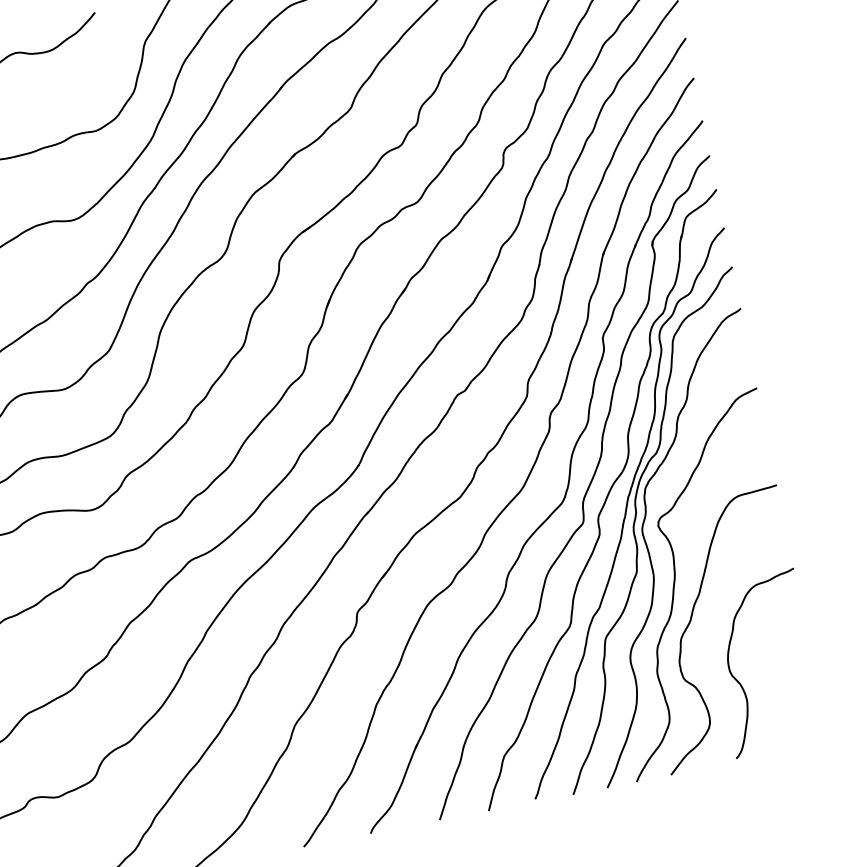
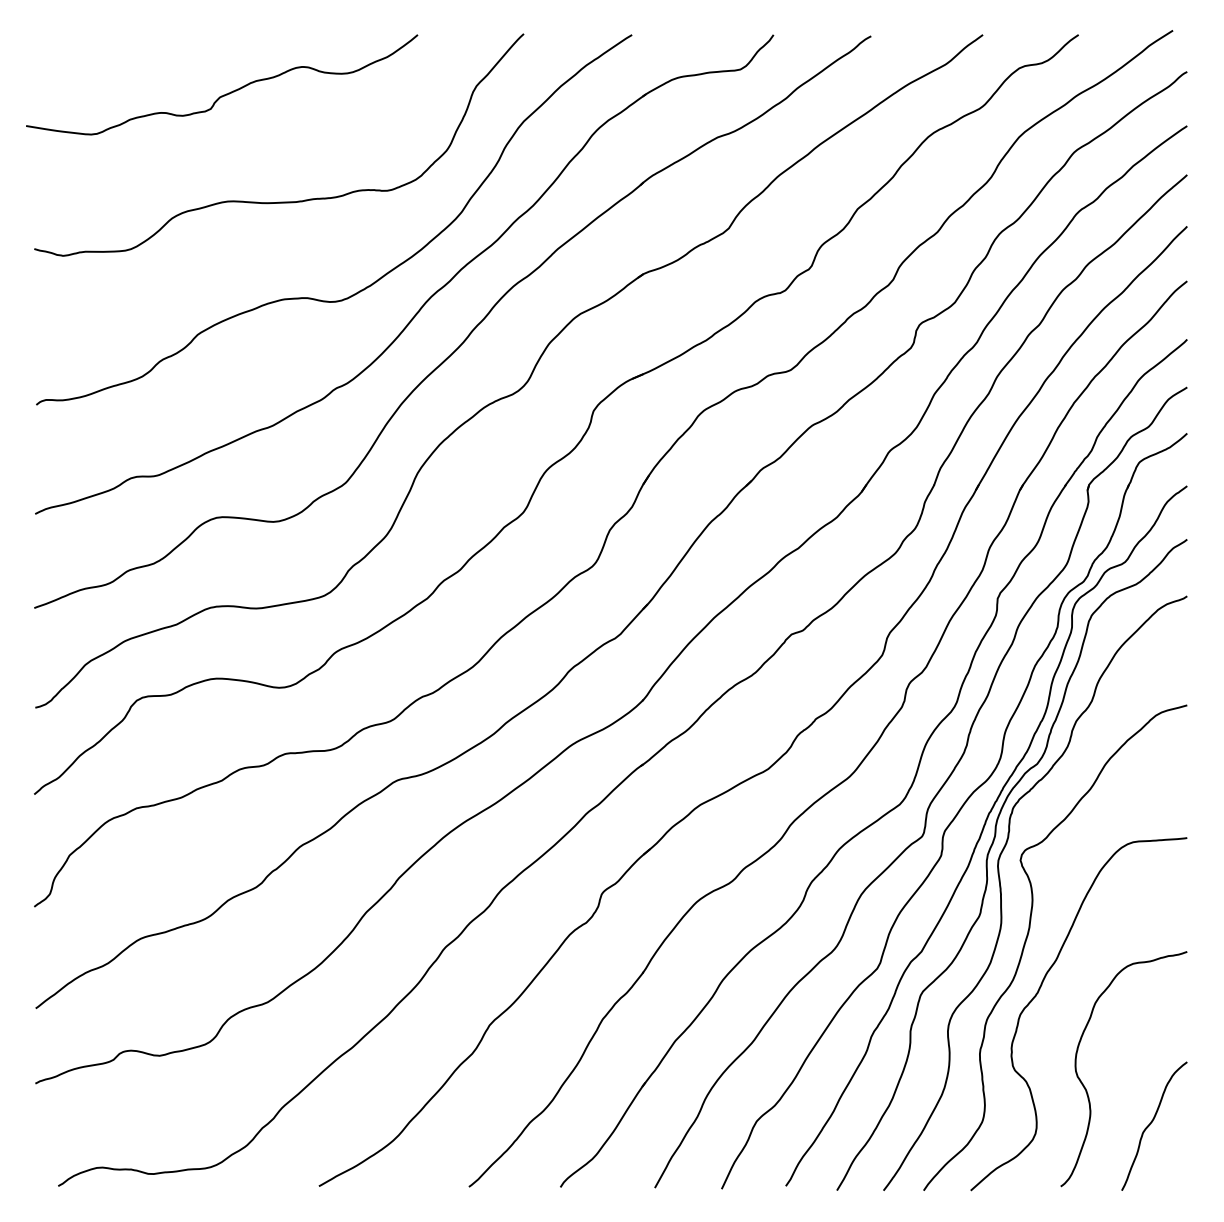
curve: (793, 698) -> (1152, 1122), added

